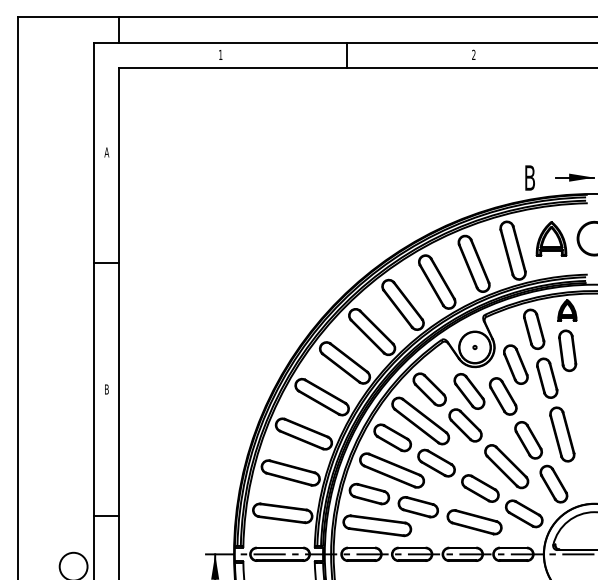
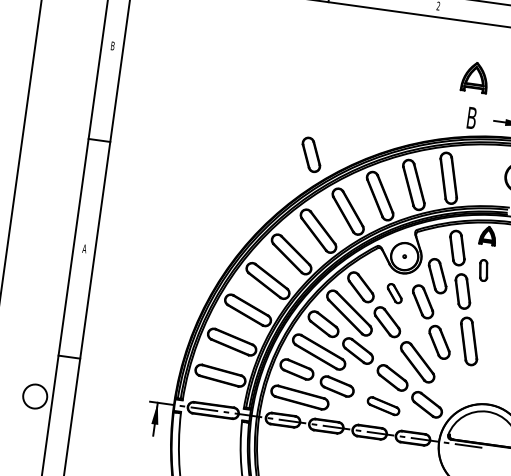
text: (106, 152) -> (112, 46), A -> B
part: (551, 238) -> (475, 77), moved
part: (351, 245) -> (311, 154), added
part: (567, 350) -> (483, 270), size x0.6
text: (106, 389) -> (84, 248), B -> A
part: (469, 391) -> (394, 293), size x0.6
part: (553, 483) -> (455, 382), removed
part: (474, 522) -> (383, 406), size x0.7

